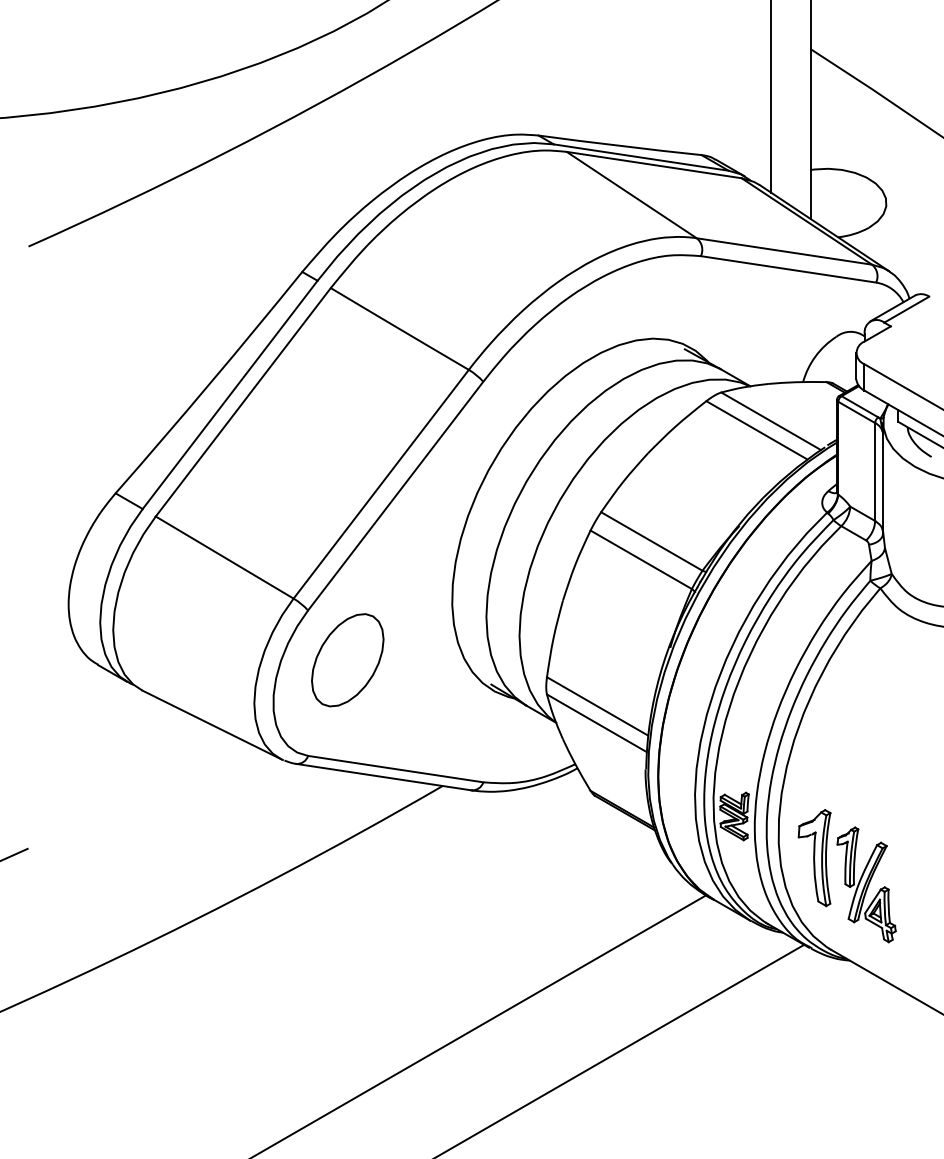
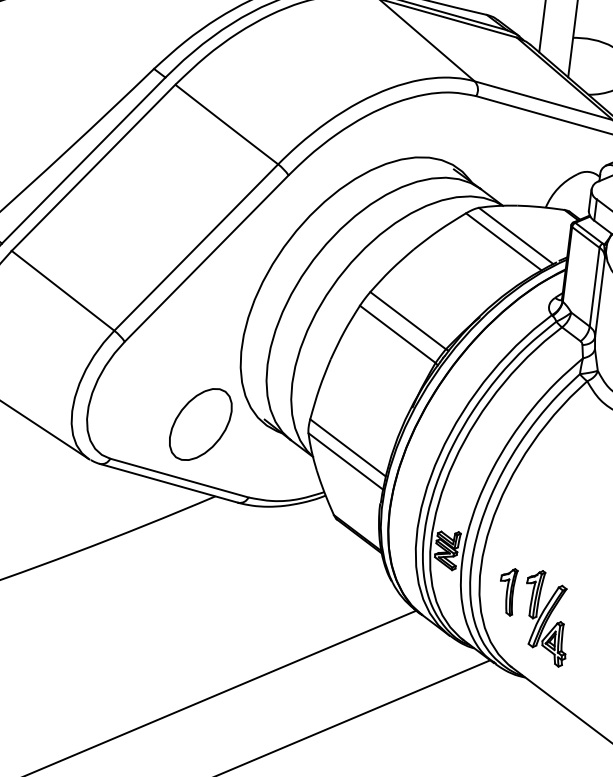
part: (347, 660) -> (200, 424), moved
part: (814, 858) -> (507, 591), size x0.6

